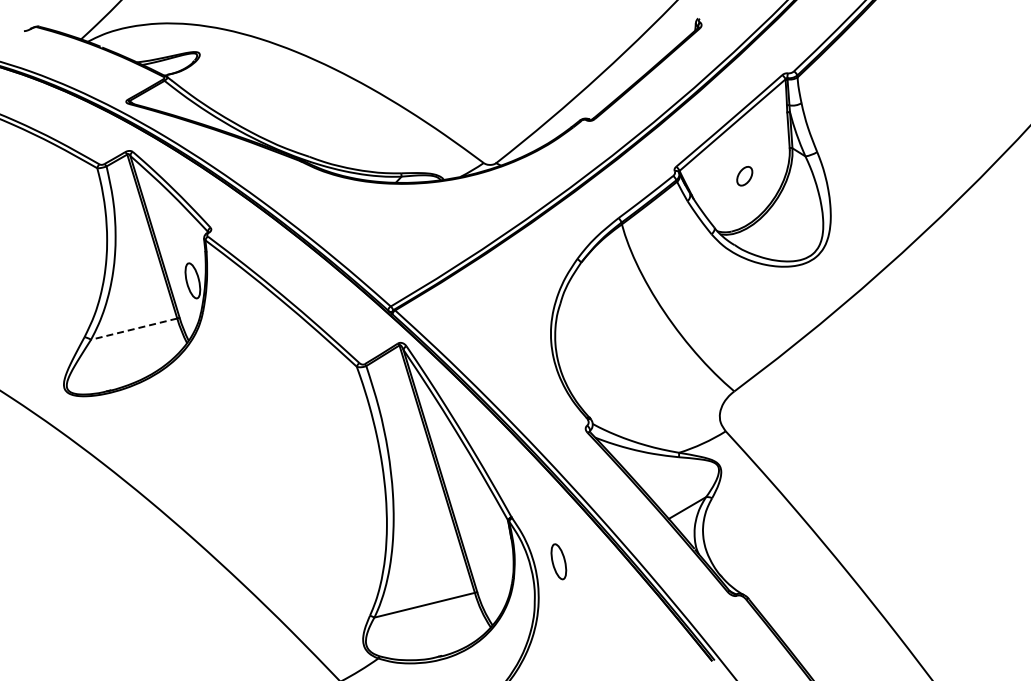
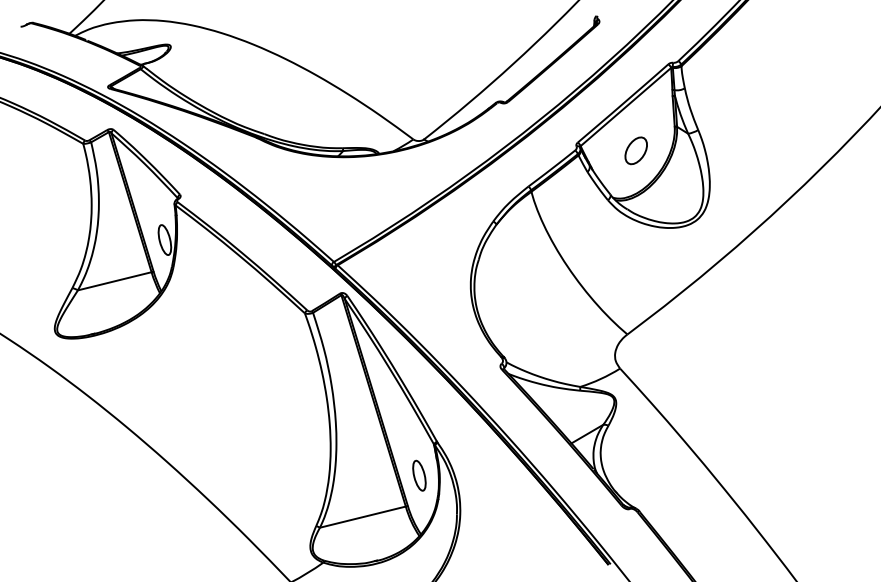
part: (744, 175) -> (636, 150), size x1.67
line: (133, 329) -> (114, 281), dashed -> solid
part: (558, 561) -> (419, 475), moved

